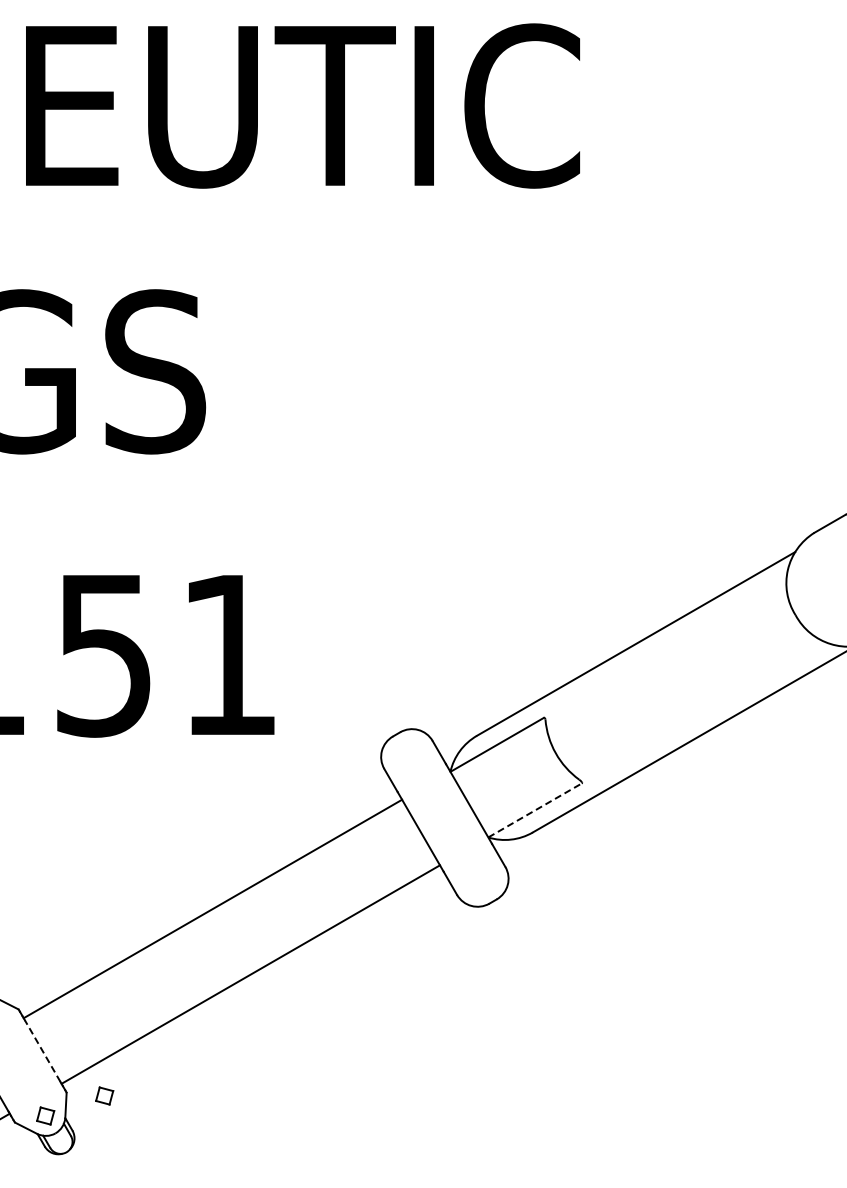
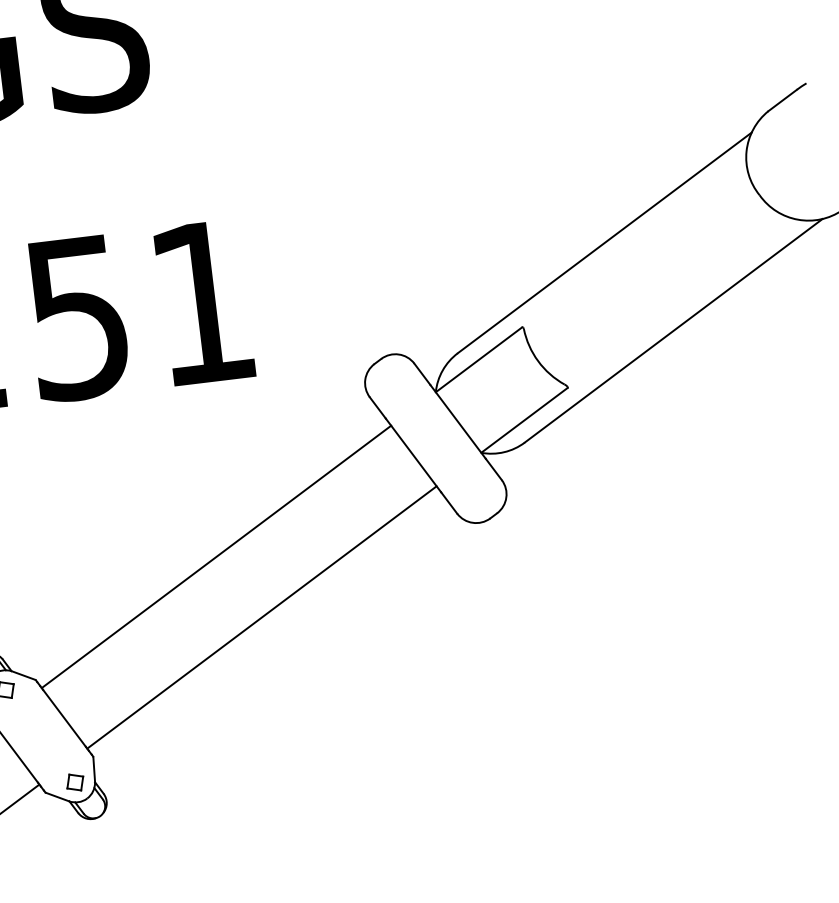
line: (535, 810) -> (524, 420), dashed -> solid
line: (42, 1051) -> (64, 718), dashed -> solid
part: (104, 1095) -> (131, 755), removed

